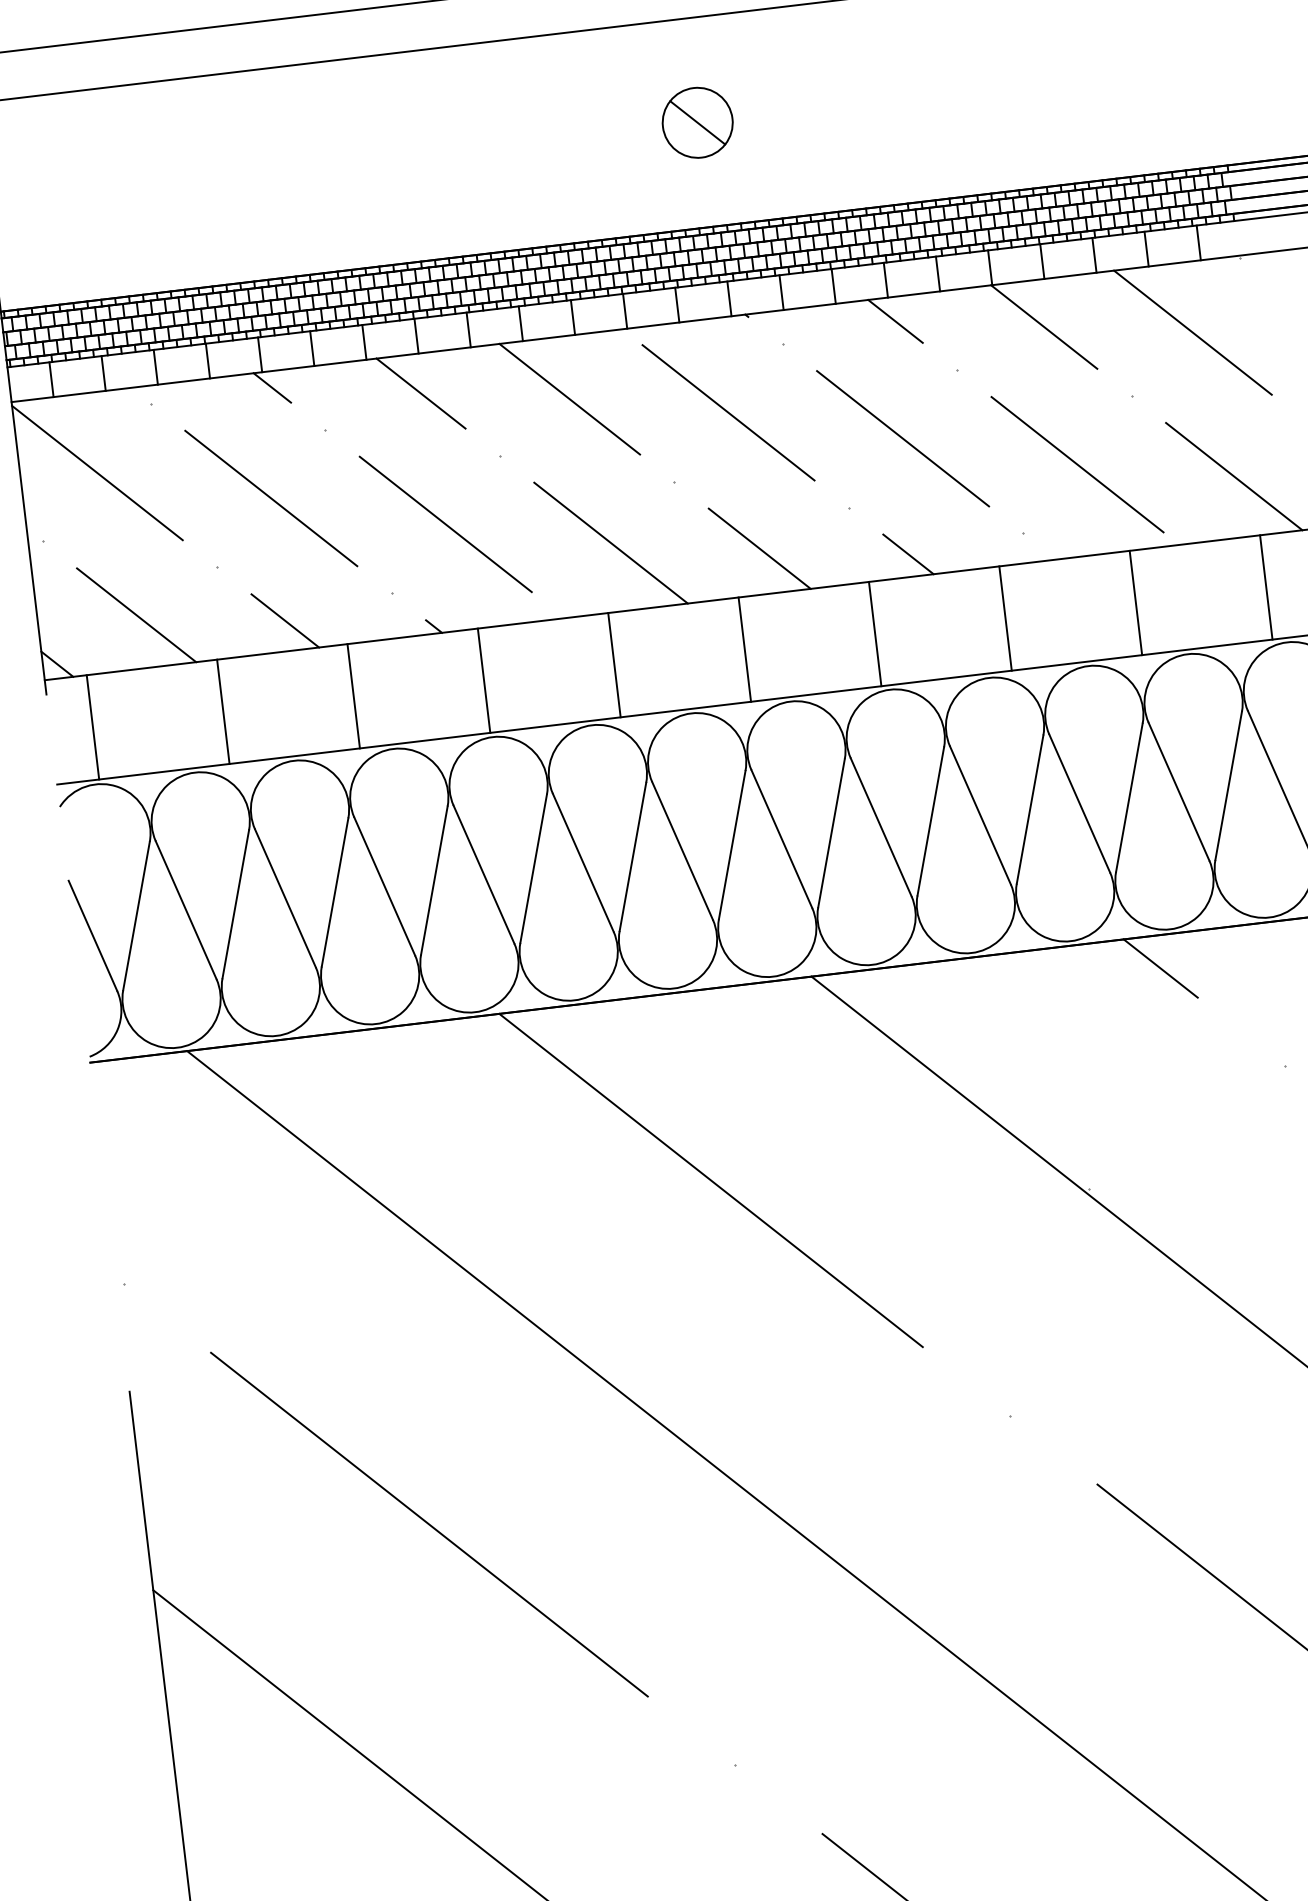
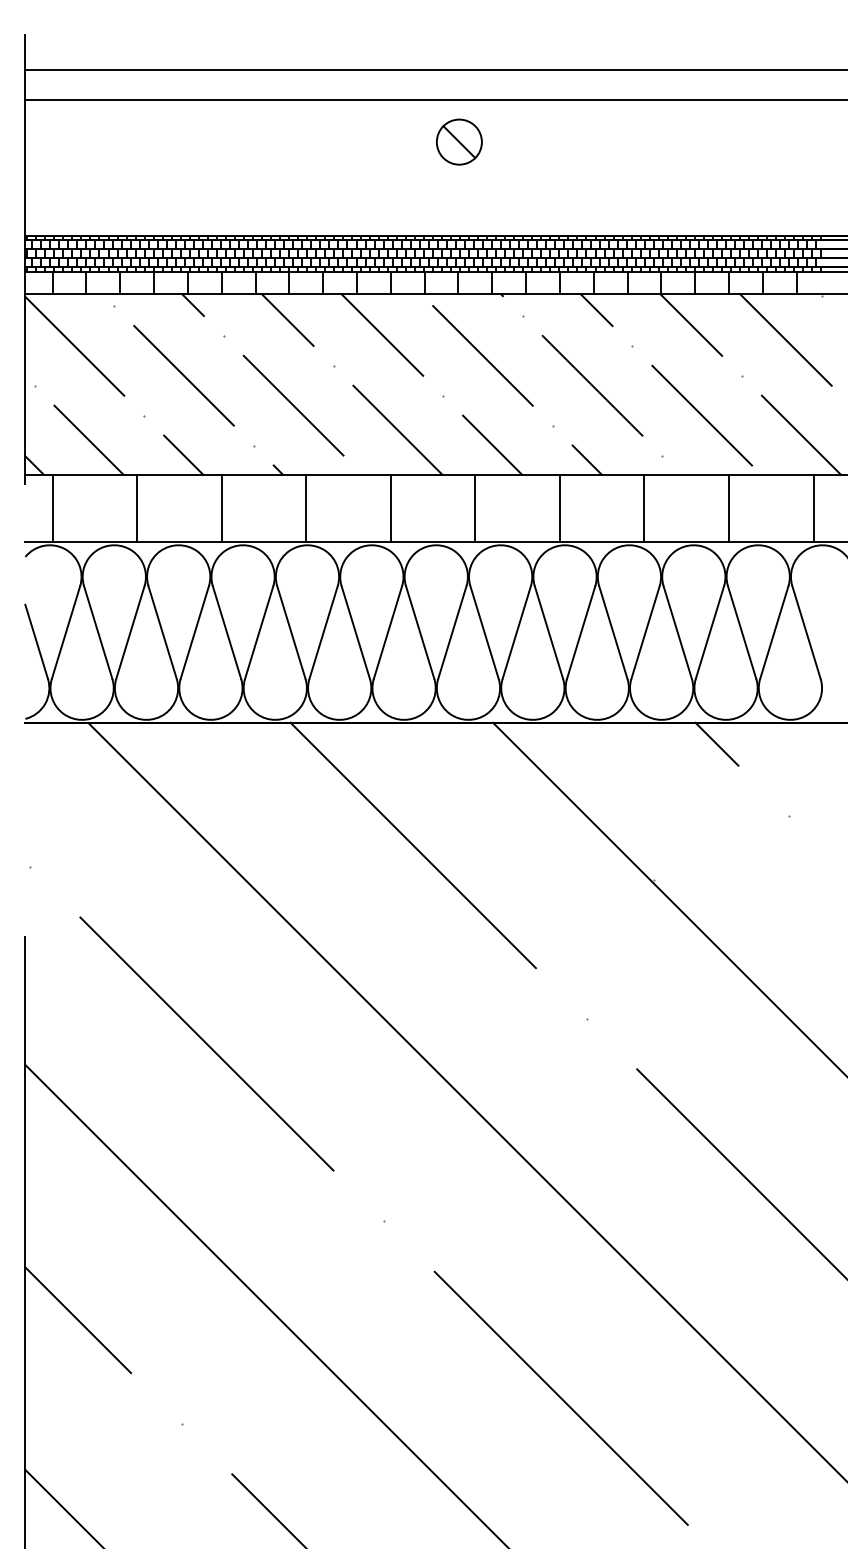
part: (697, 121) -> (459, 141), moved

